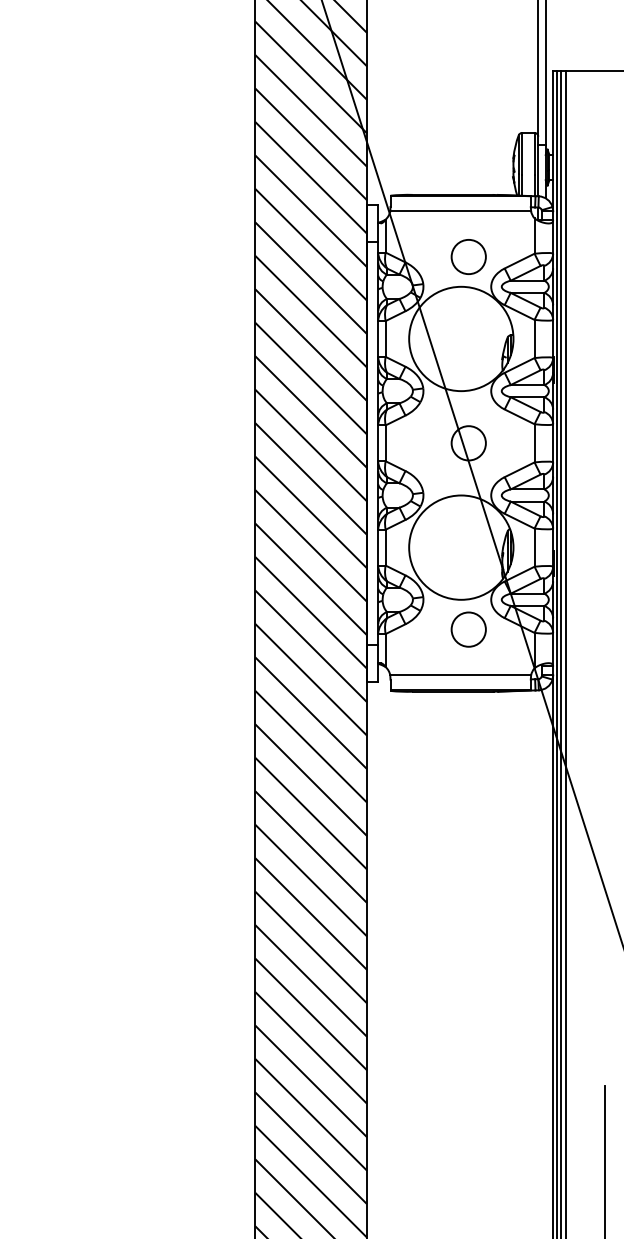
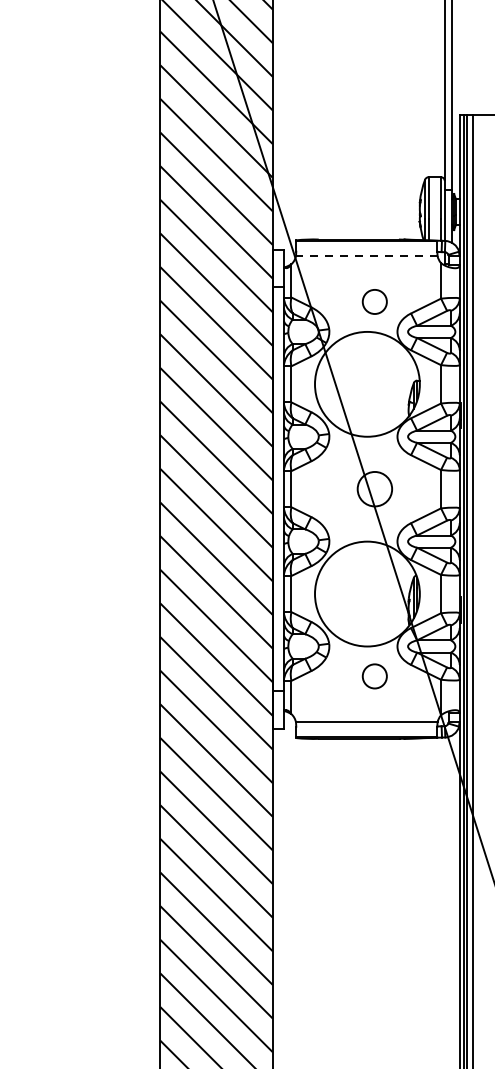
line: (460, 211) -> (366, 256), solid -> dashed
circle: (468, 256) -> (374, 301), size x0.7
circle: (468, 629) -> (374, 676), size x0.7

